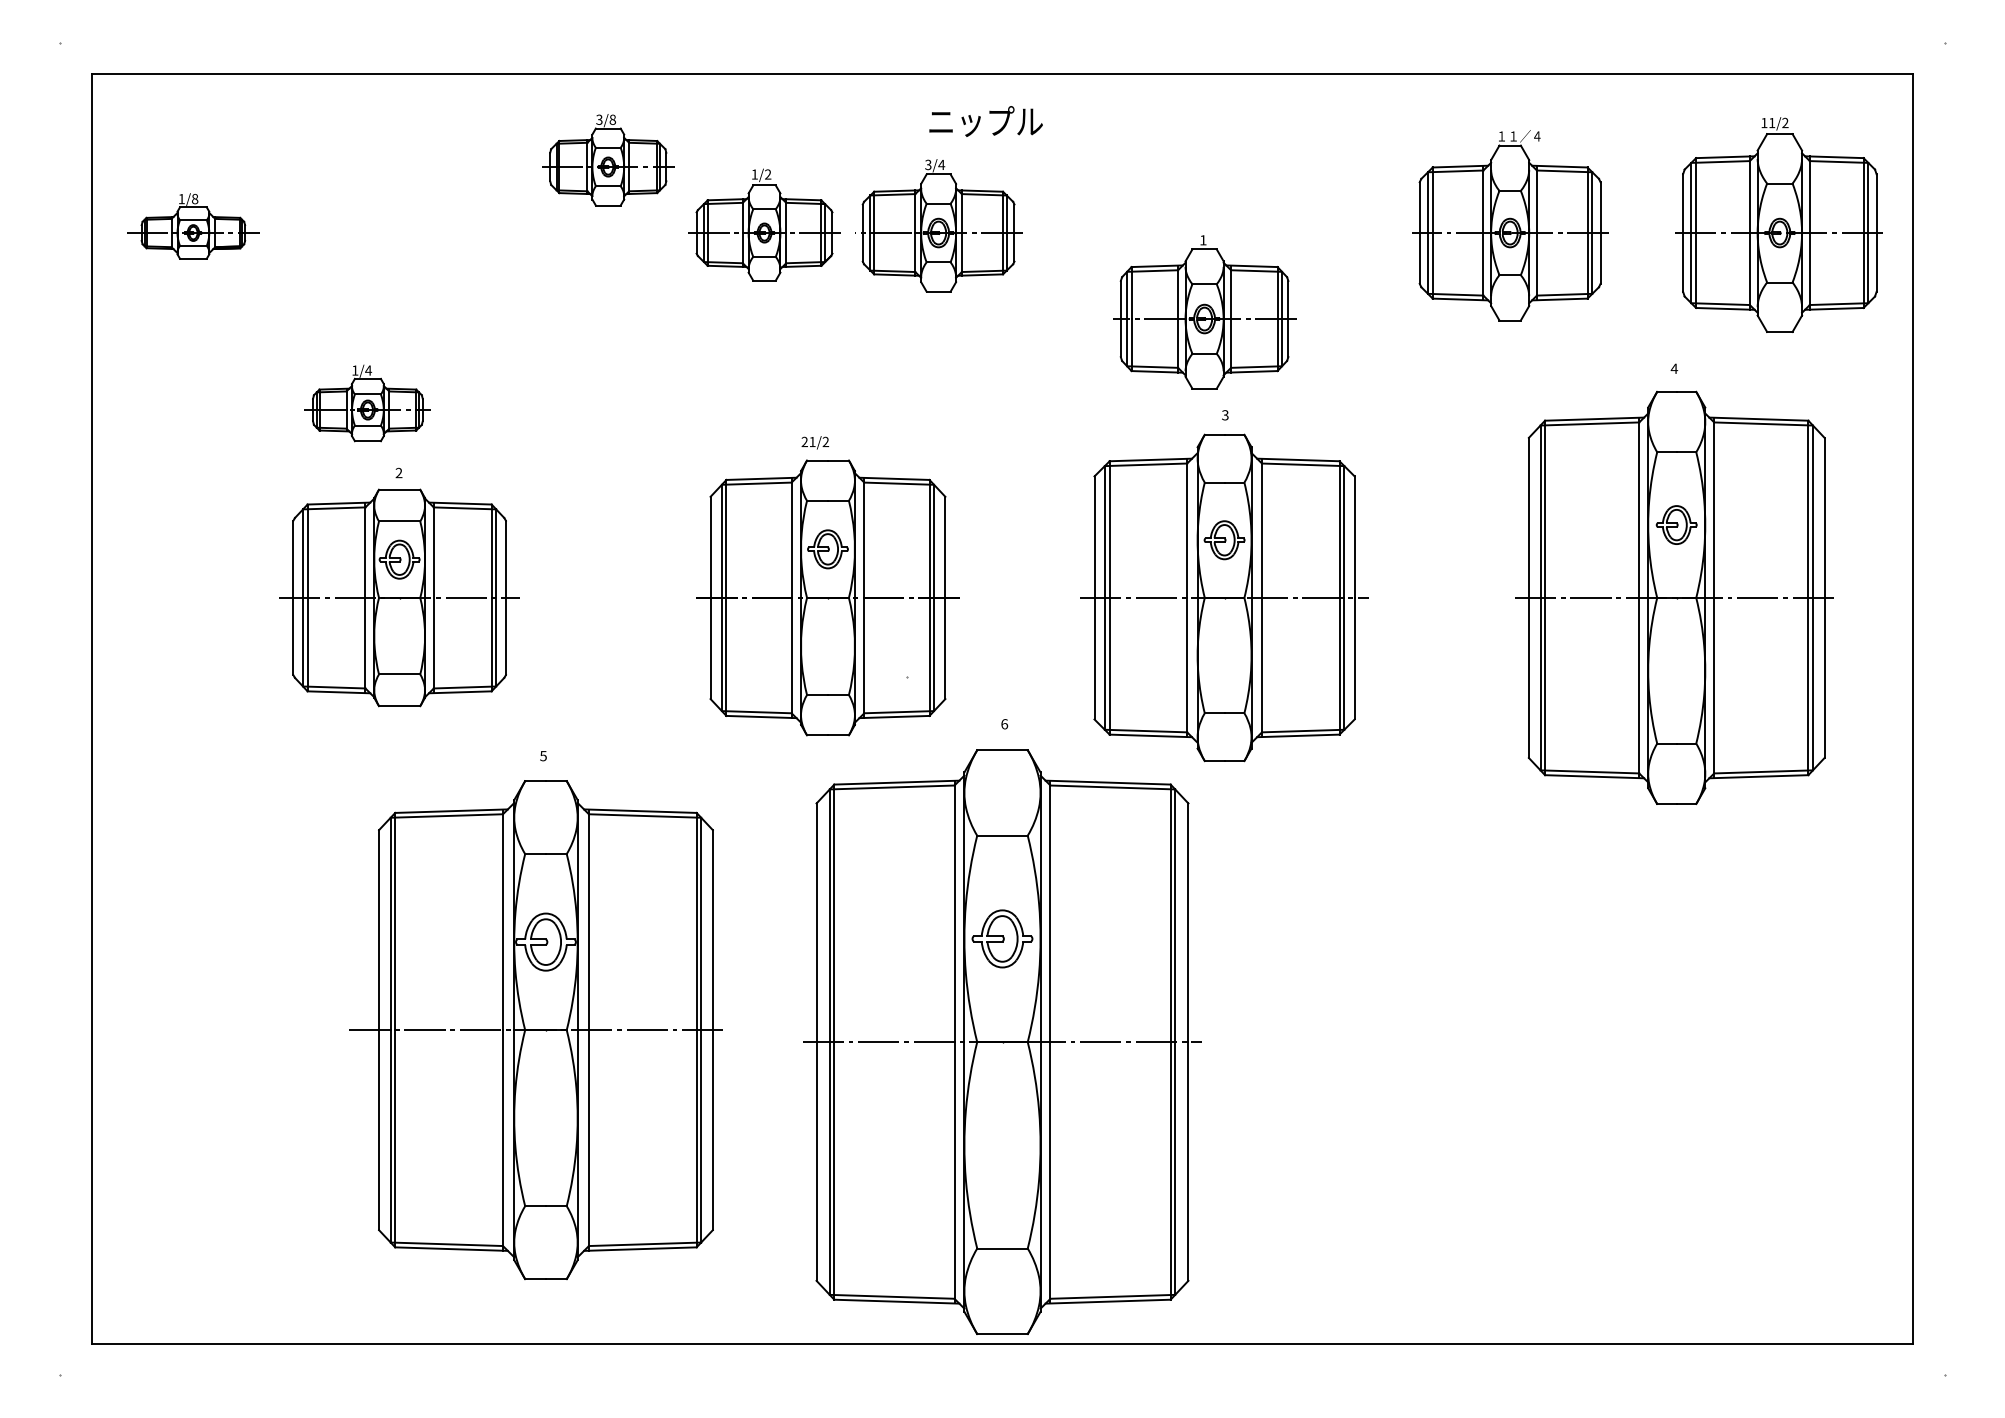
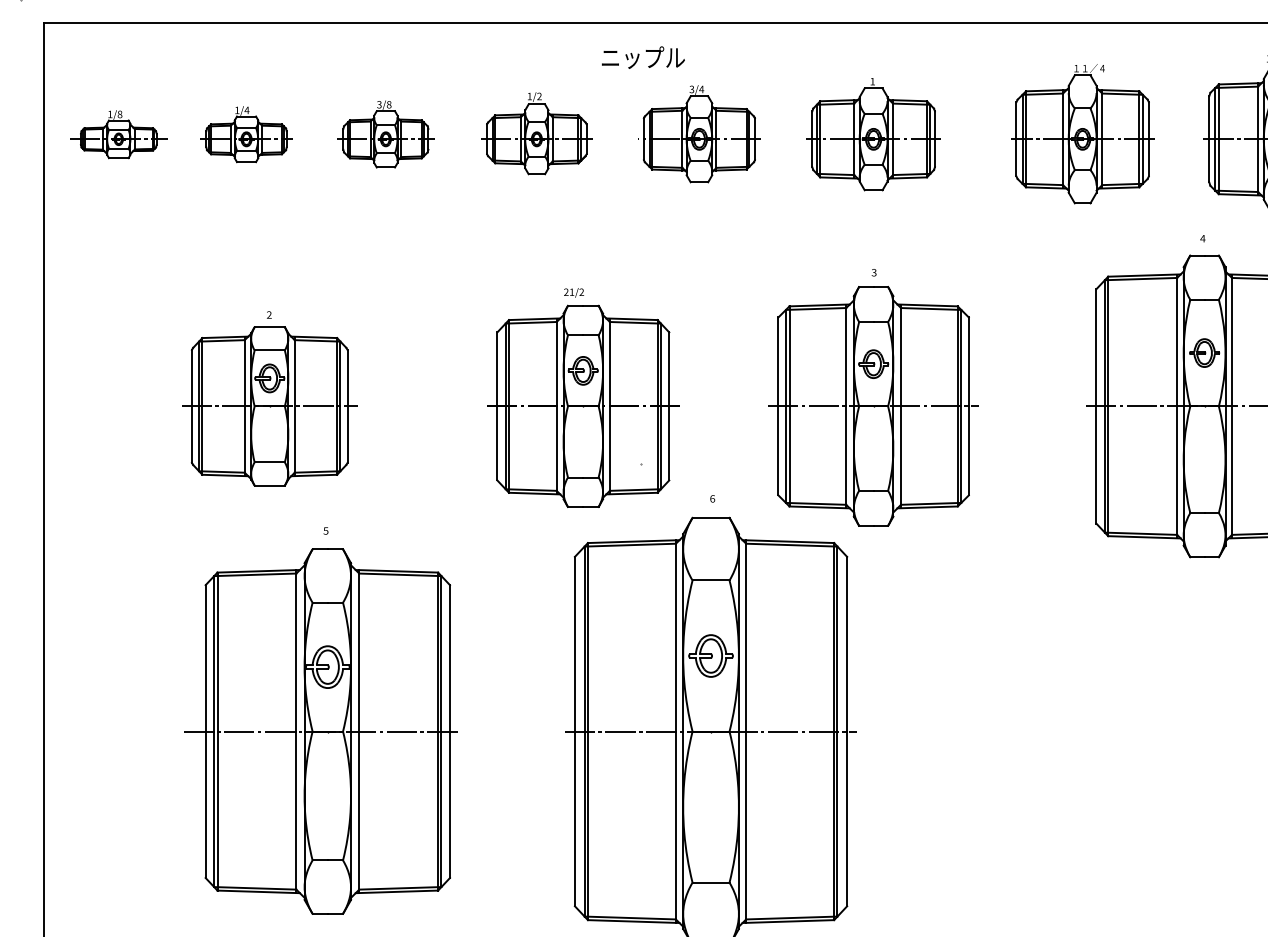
text: (985, 121) -> (642, 57), moved
part: (608, 160) -> (386, 134), moved
part: (938, 225) -> (699, 133), moved
part: (1204, 312) -> (873, 134), moved
part: (367, 403) -> (246, 134), moved
part: (535, 1015) -> (320, 720), moved

